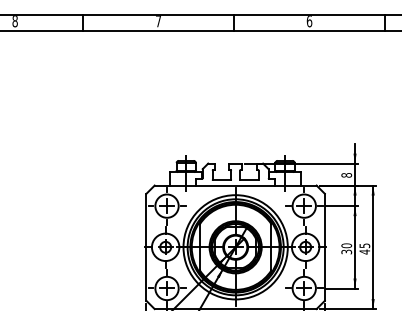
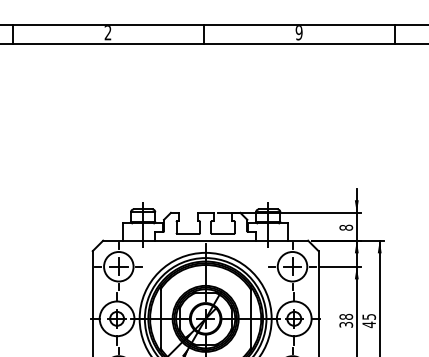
text: (157, 21) -> (106, 33), 7 -> 2
text: (309, 21) -> (299, 33), 6 -> 9
text: (346, 245) -> (345, 316), 30 -> 38

